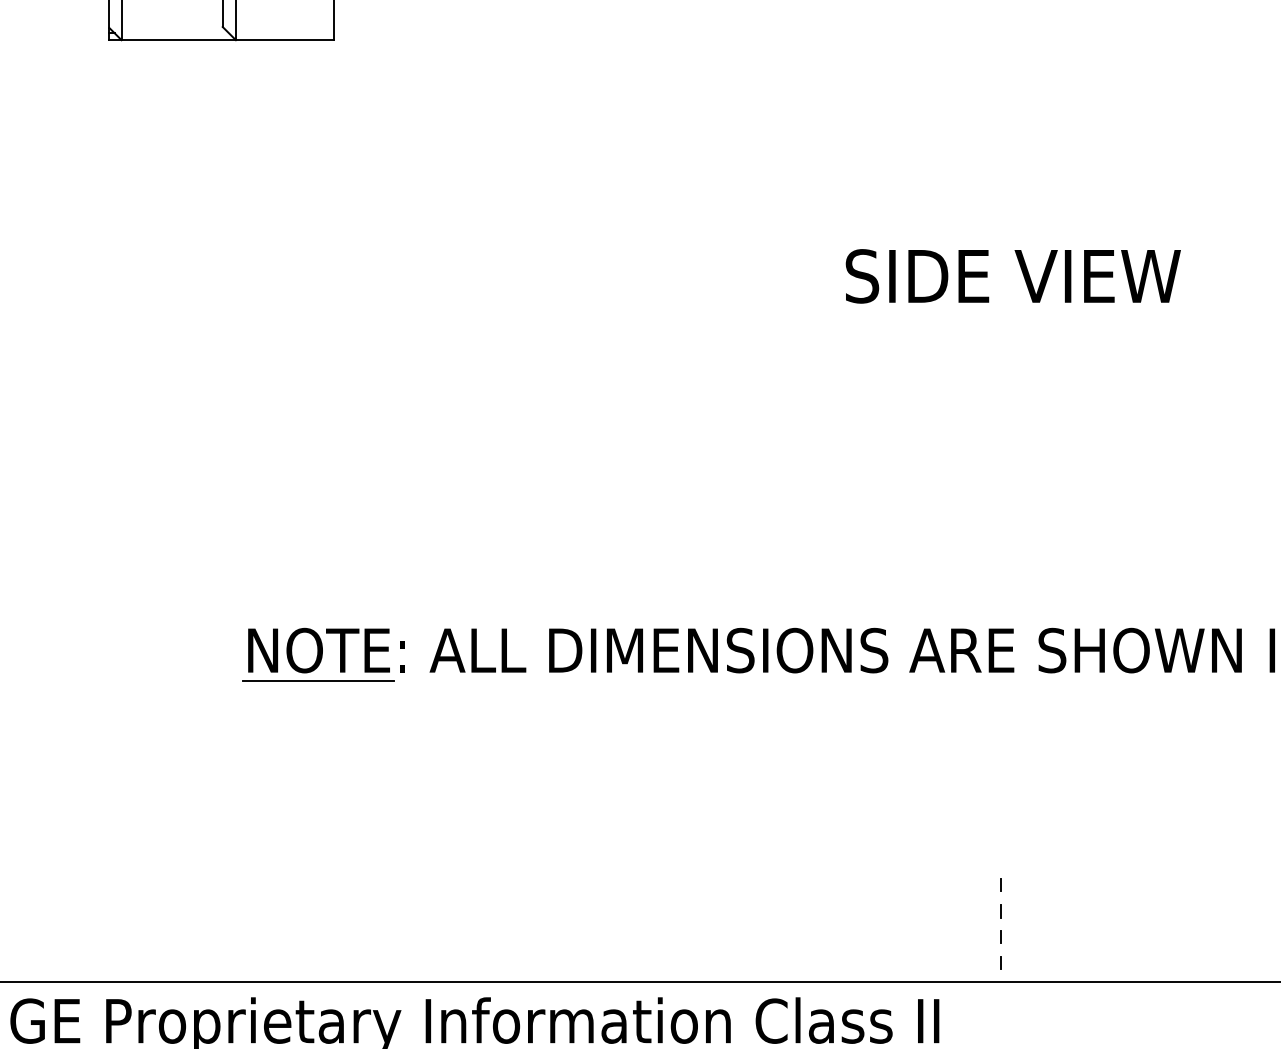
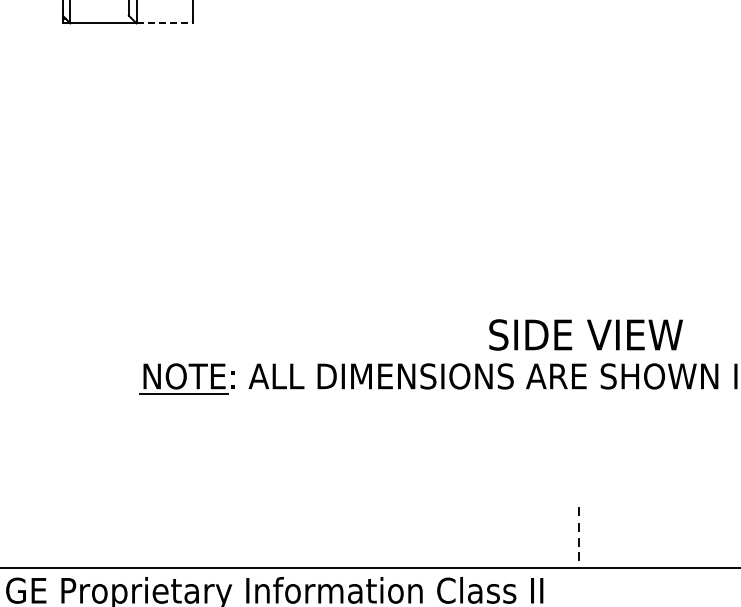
line: (286, 40) -> (165, 23), solid -> dashed
text: (1012, 275) -> (585, 334), moved

